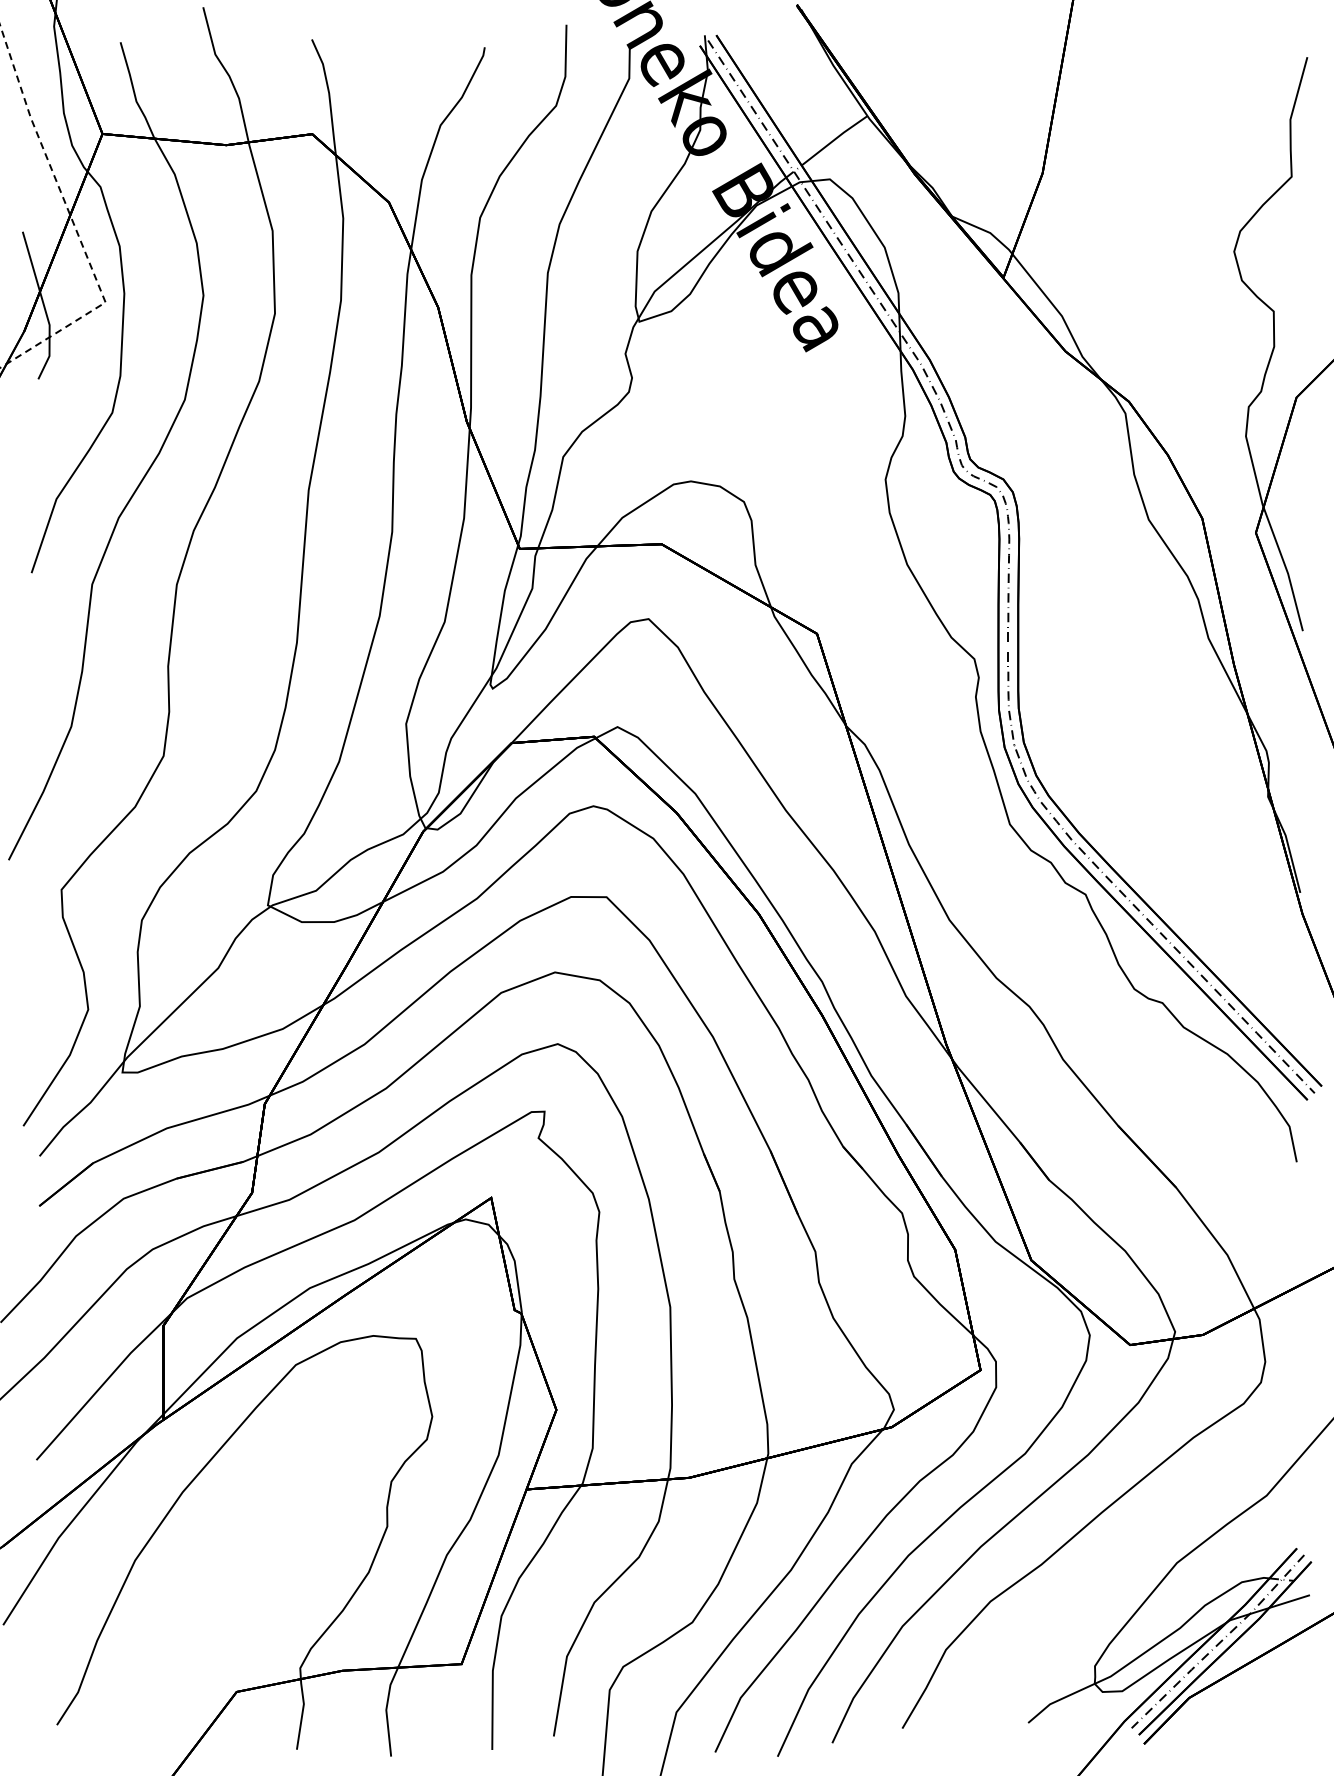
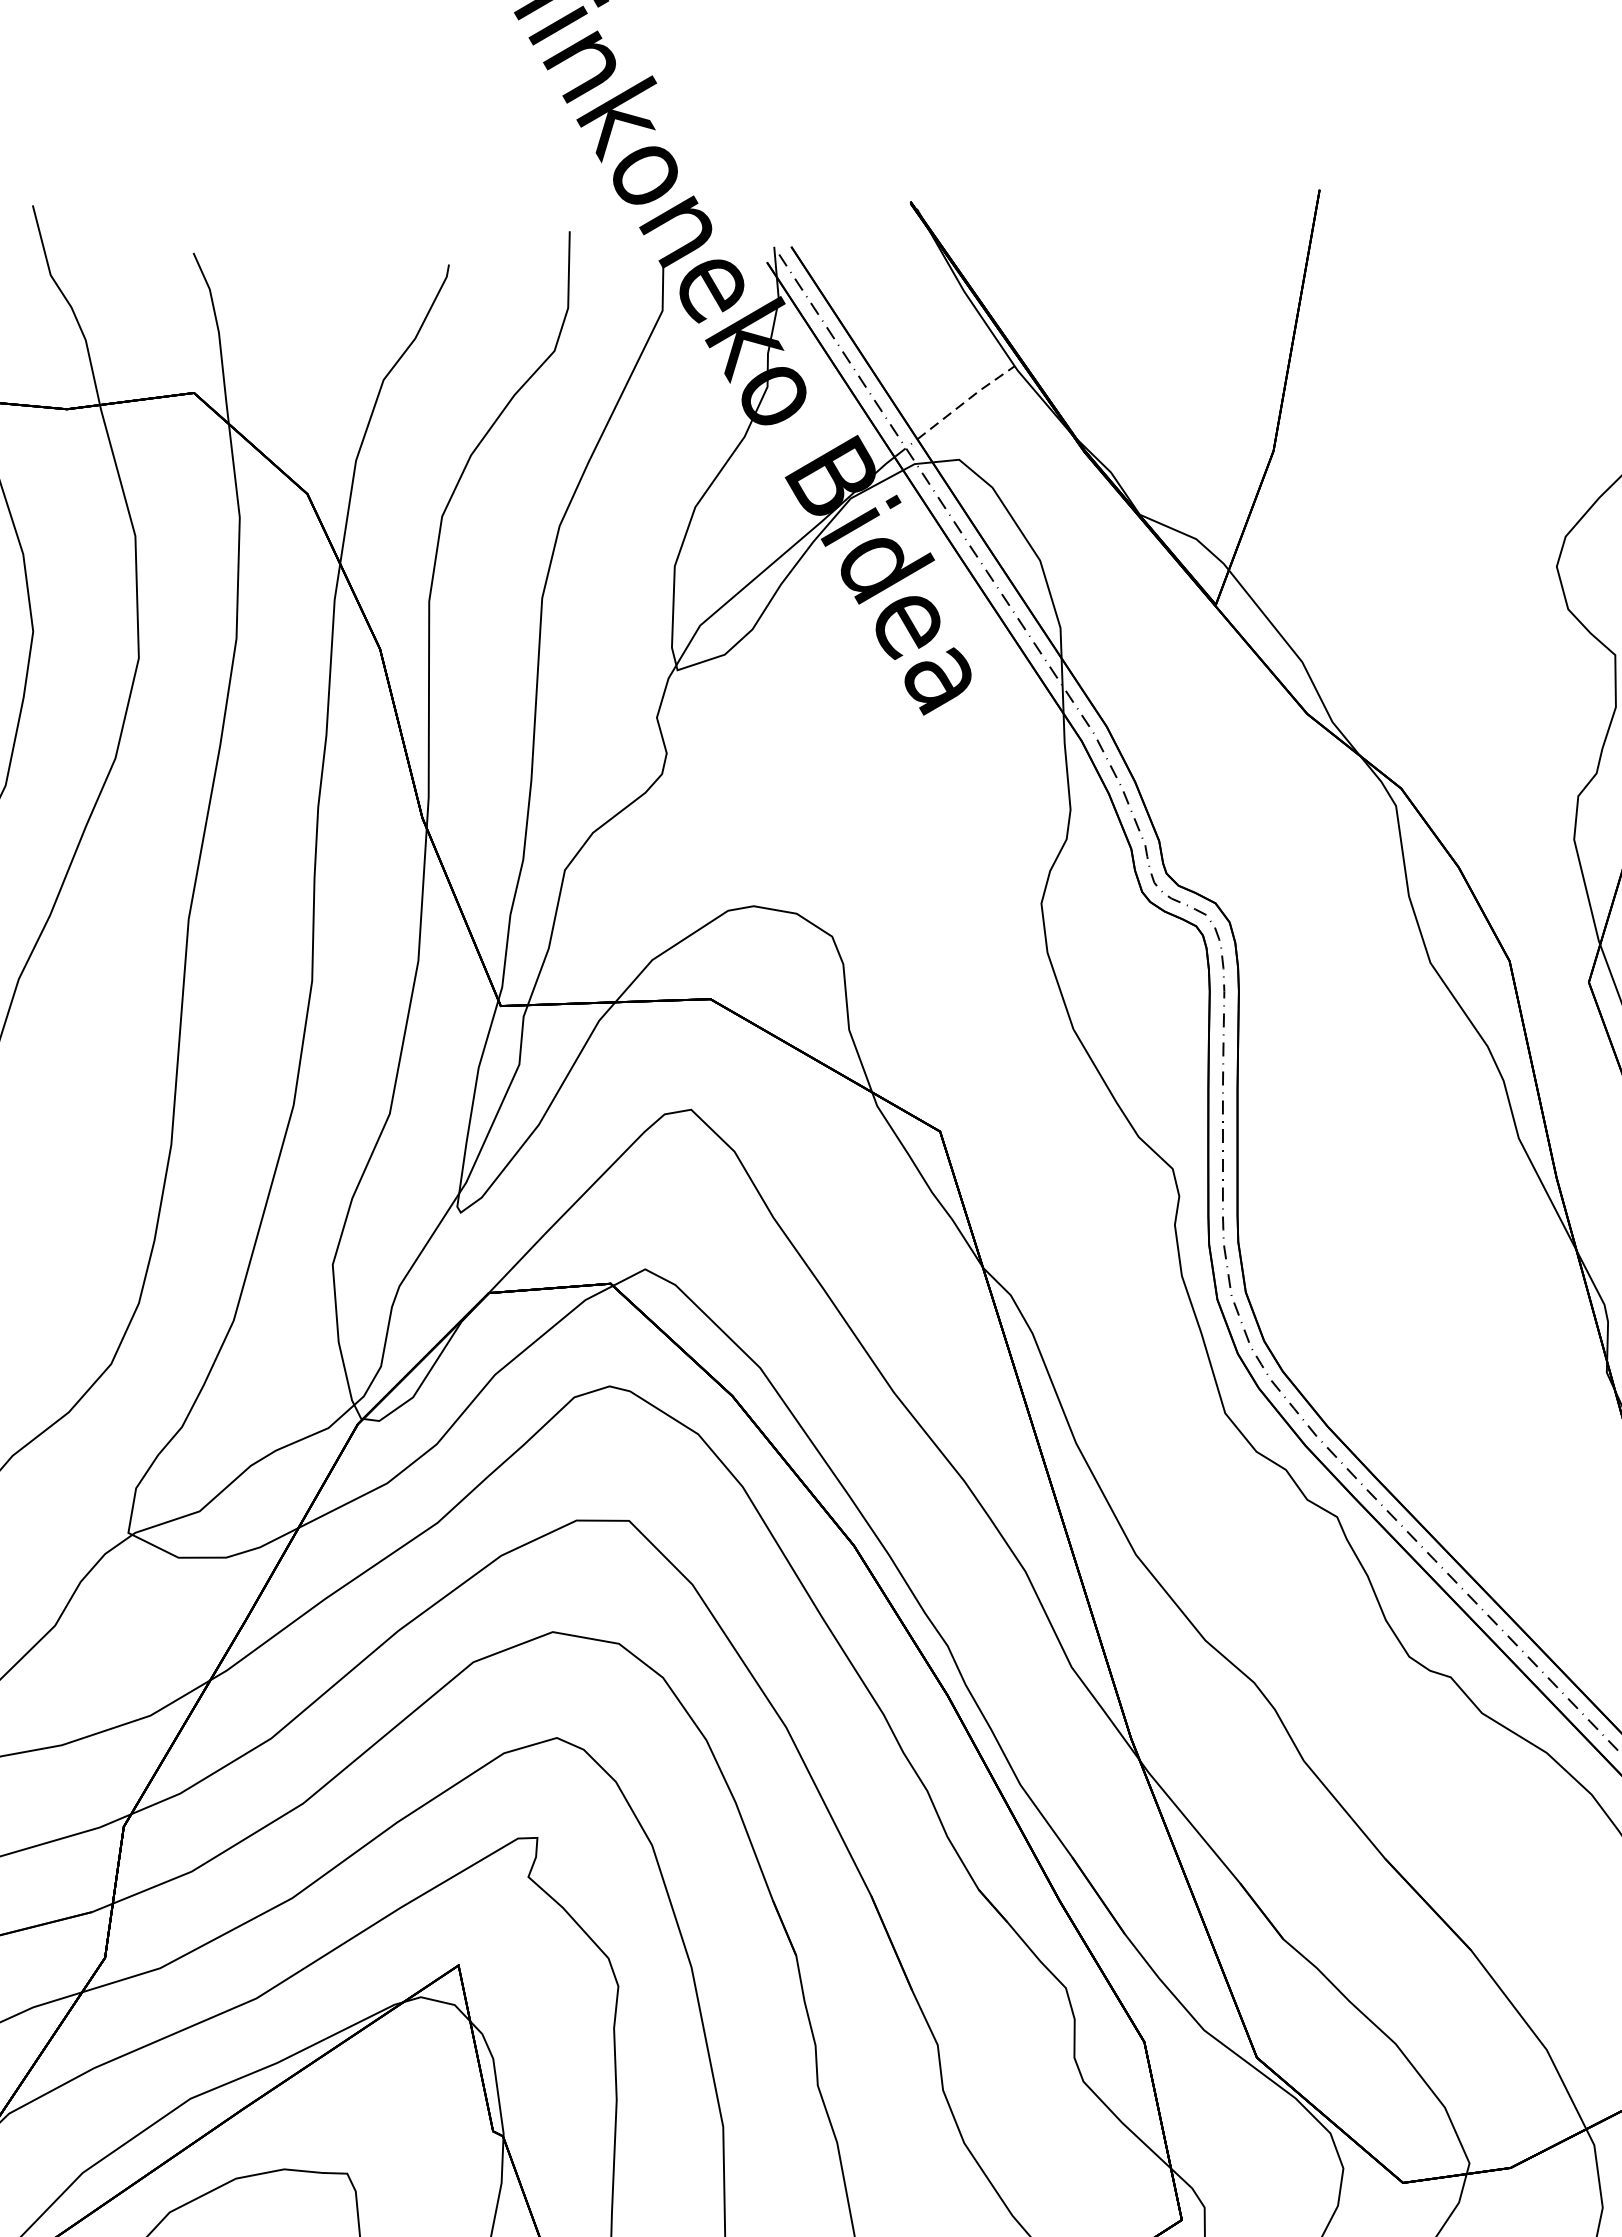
line: (834, 139) -> (965, 400), solid -> dashed

